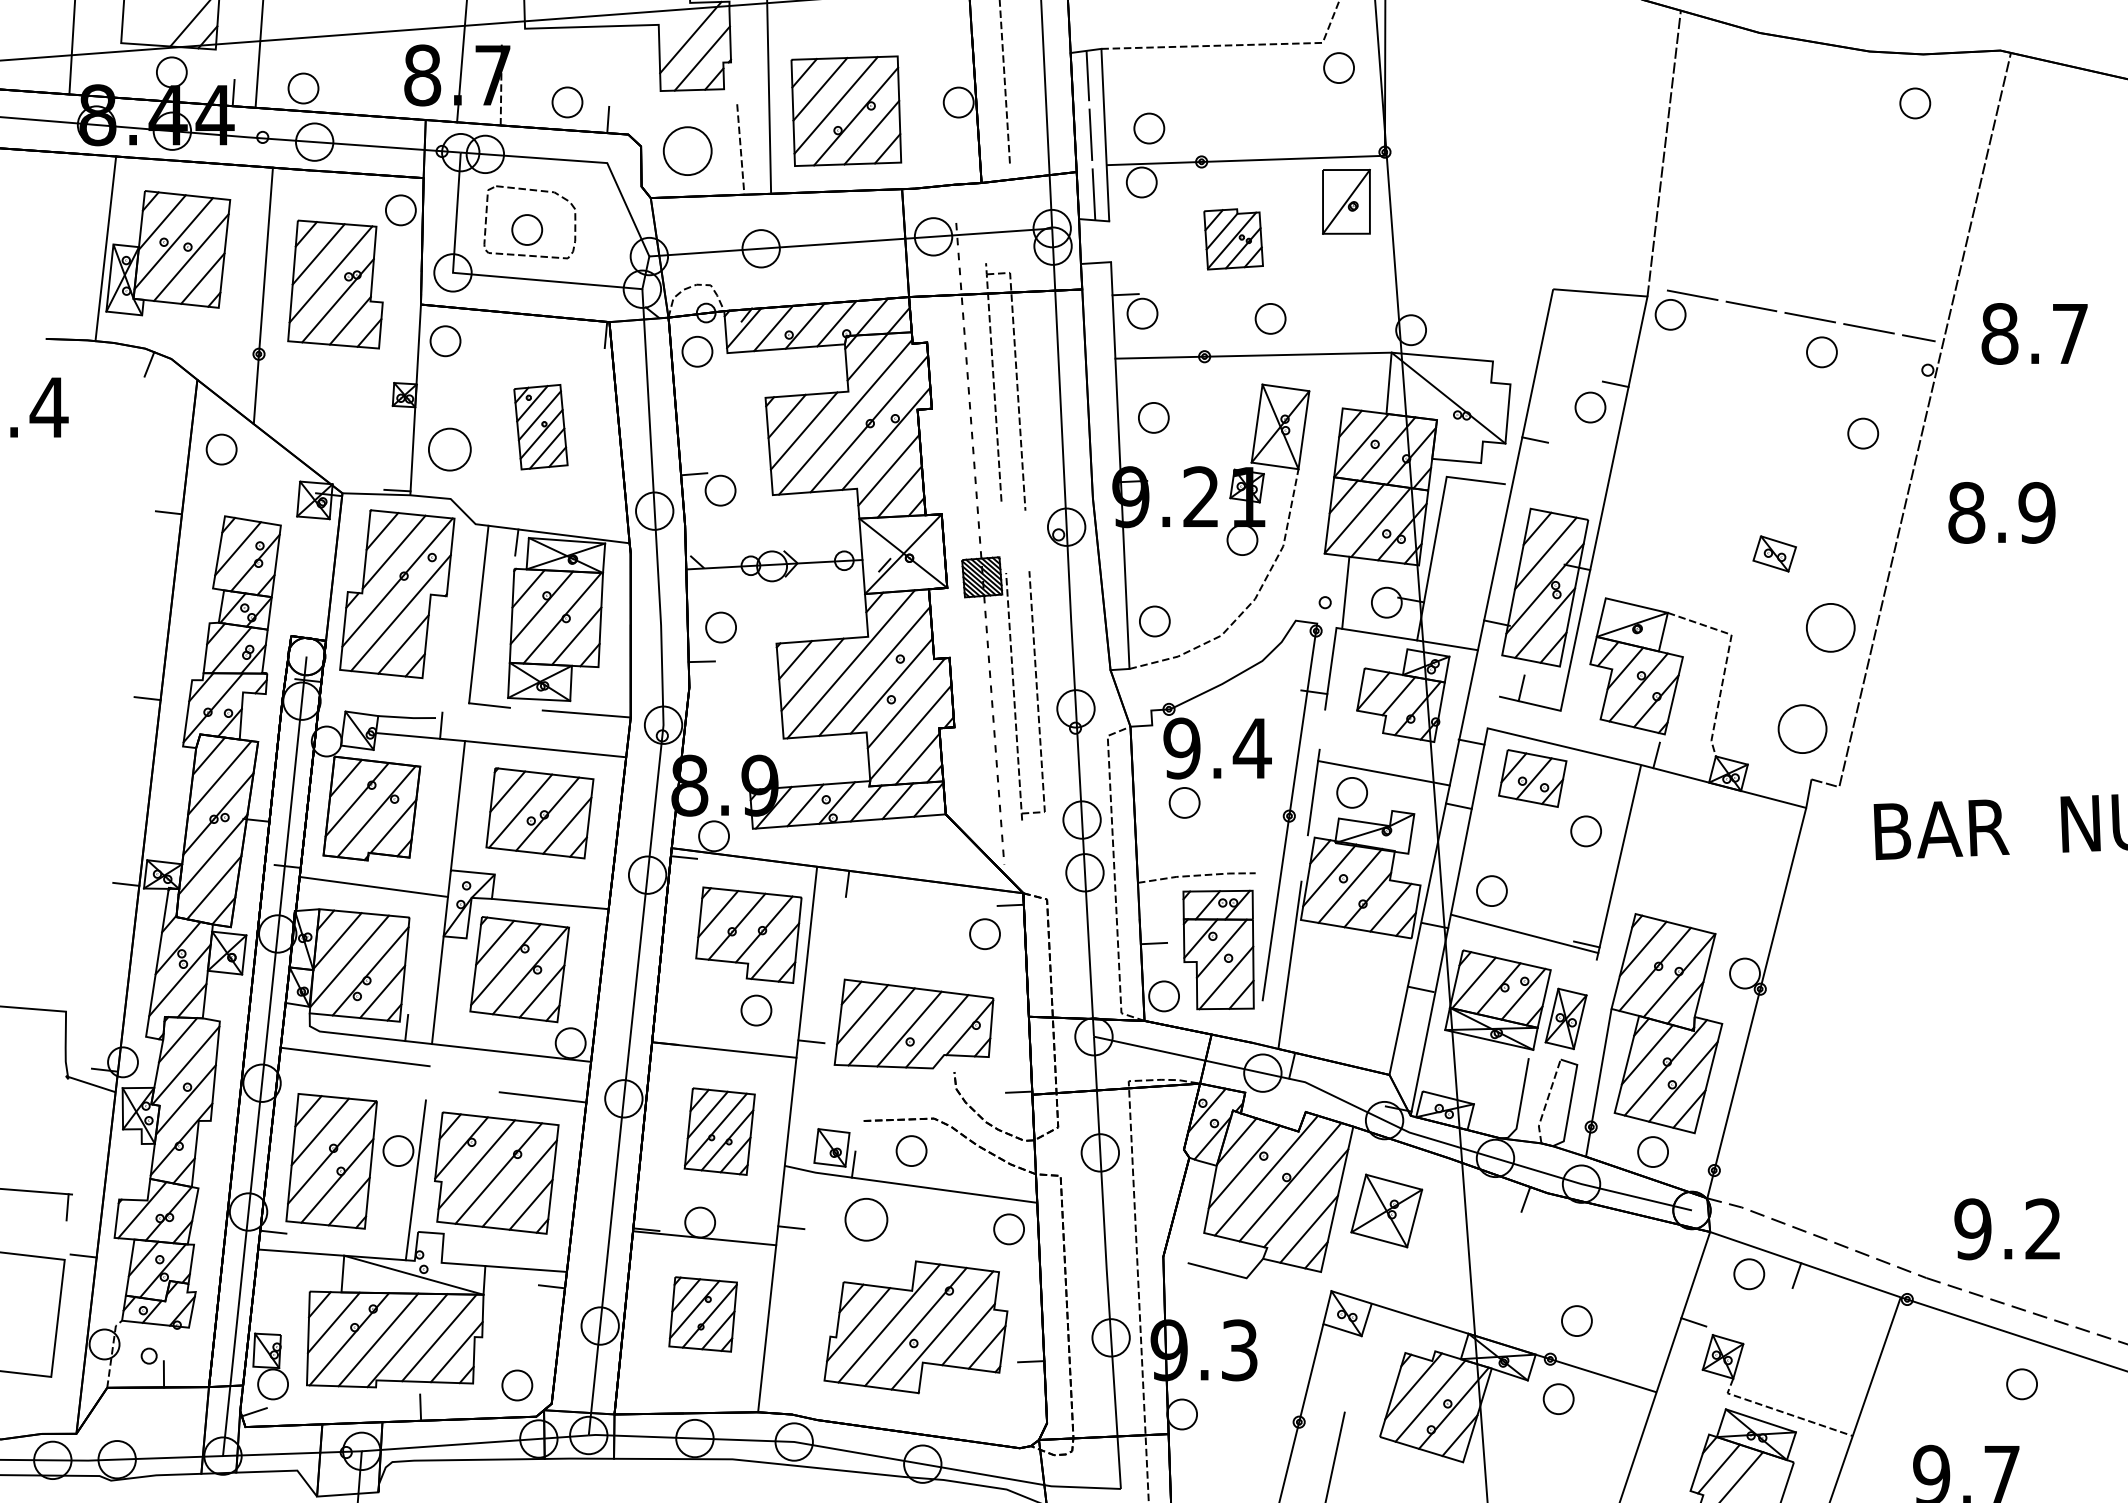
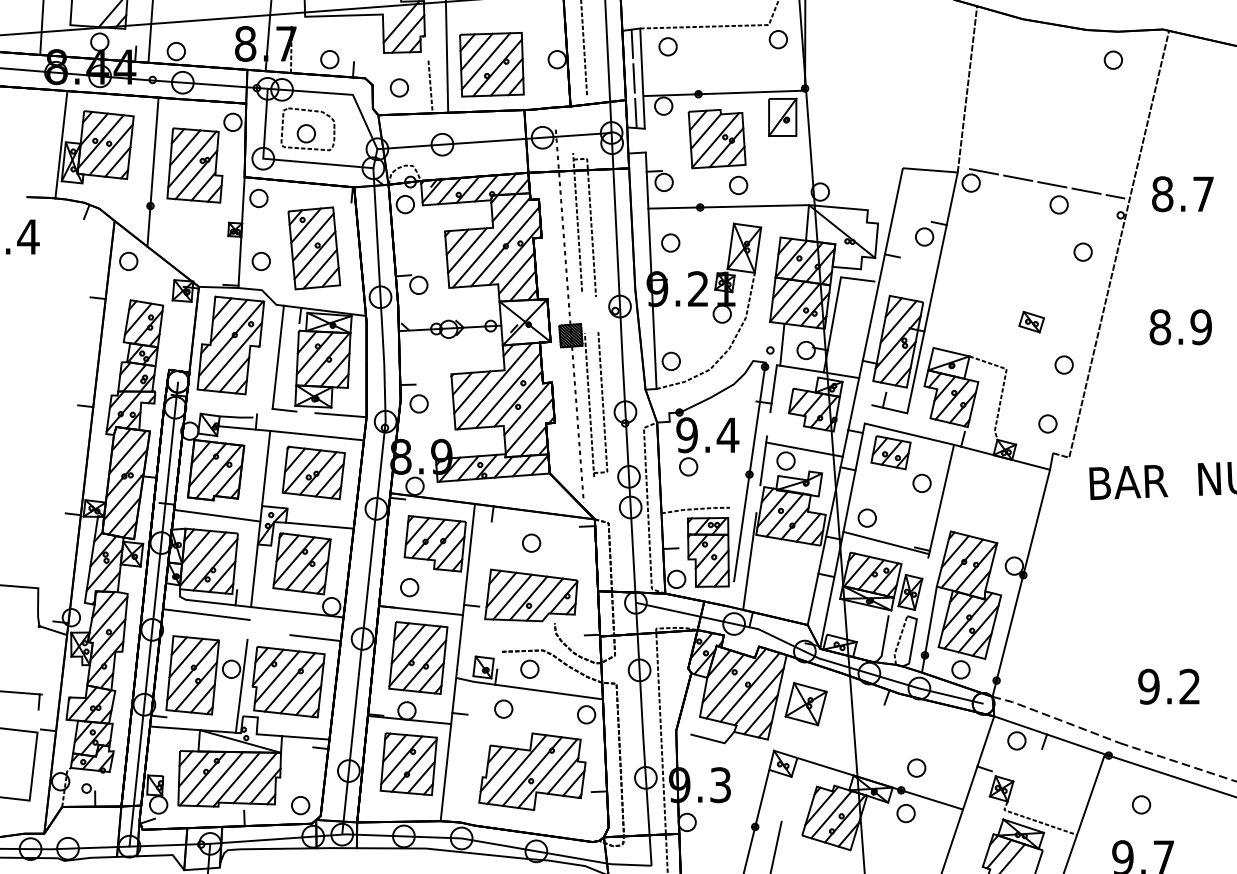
part: (1148, 128) -> (667, 46), moved
part: (685, 150) -> (398, 87), size x0.62
part: (1232, 239) -> (716, 139), size x1.67
part: (541, 427) -> (314, 248), size x1.67
part: (448, 449) -> (260, 261), size x0.71
text: (2001, 513) -> (1180, 327), moved
part: (720, 626) -> (418, 403), moved
part: (1829, 626) -> (1063, 364), size x0.62
part: (1801, 728) -> (1047, 423), size x0.62
part: (984, 932) -> (531, 542), moved
part: (756, 1010) -> (409, 587), moved
part: (720, 1130) -> (418, 657), size x1.43
part: (866, 1218) -> (503, 708), size x0.71
text: (2006, 1228) -> (1168, 686), moved
part: (702, 1314) -> (408, 764), size x1.43
part: (2022, 1383) -> (1141, 804), moved

